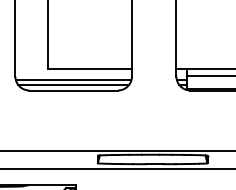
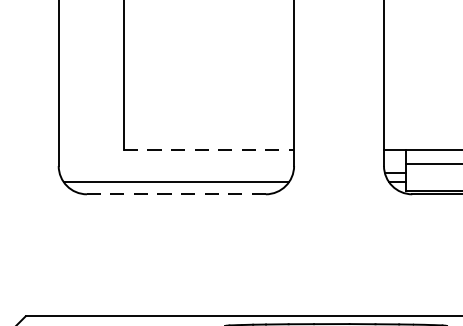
line: (90, 68) -> (210, 149), solid -> dashed
line: (73, 80) -> (176, 174), removed
line: (73, 90) -> (176, 194), solid -> dashed

